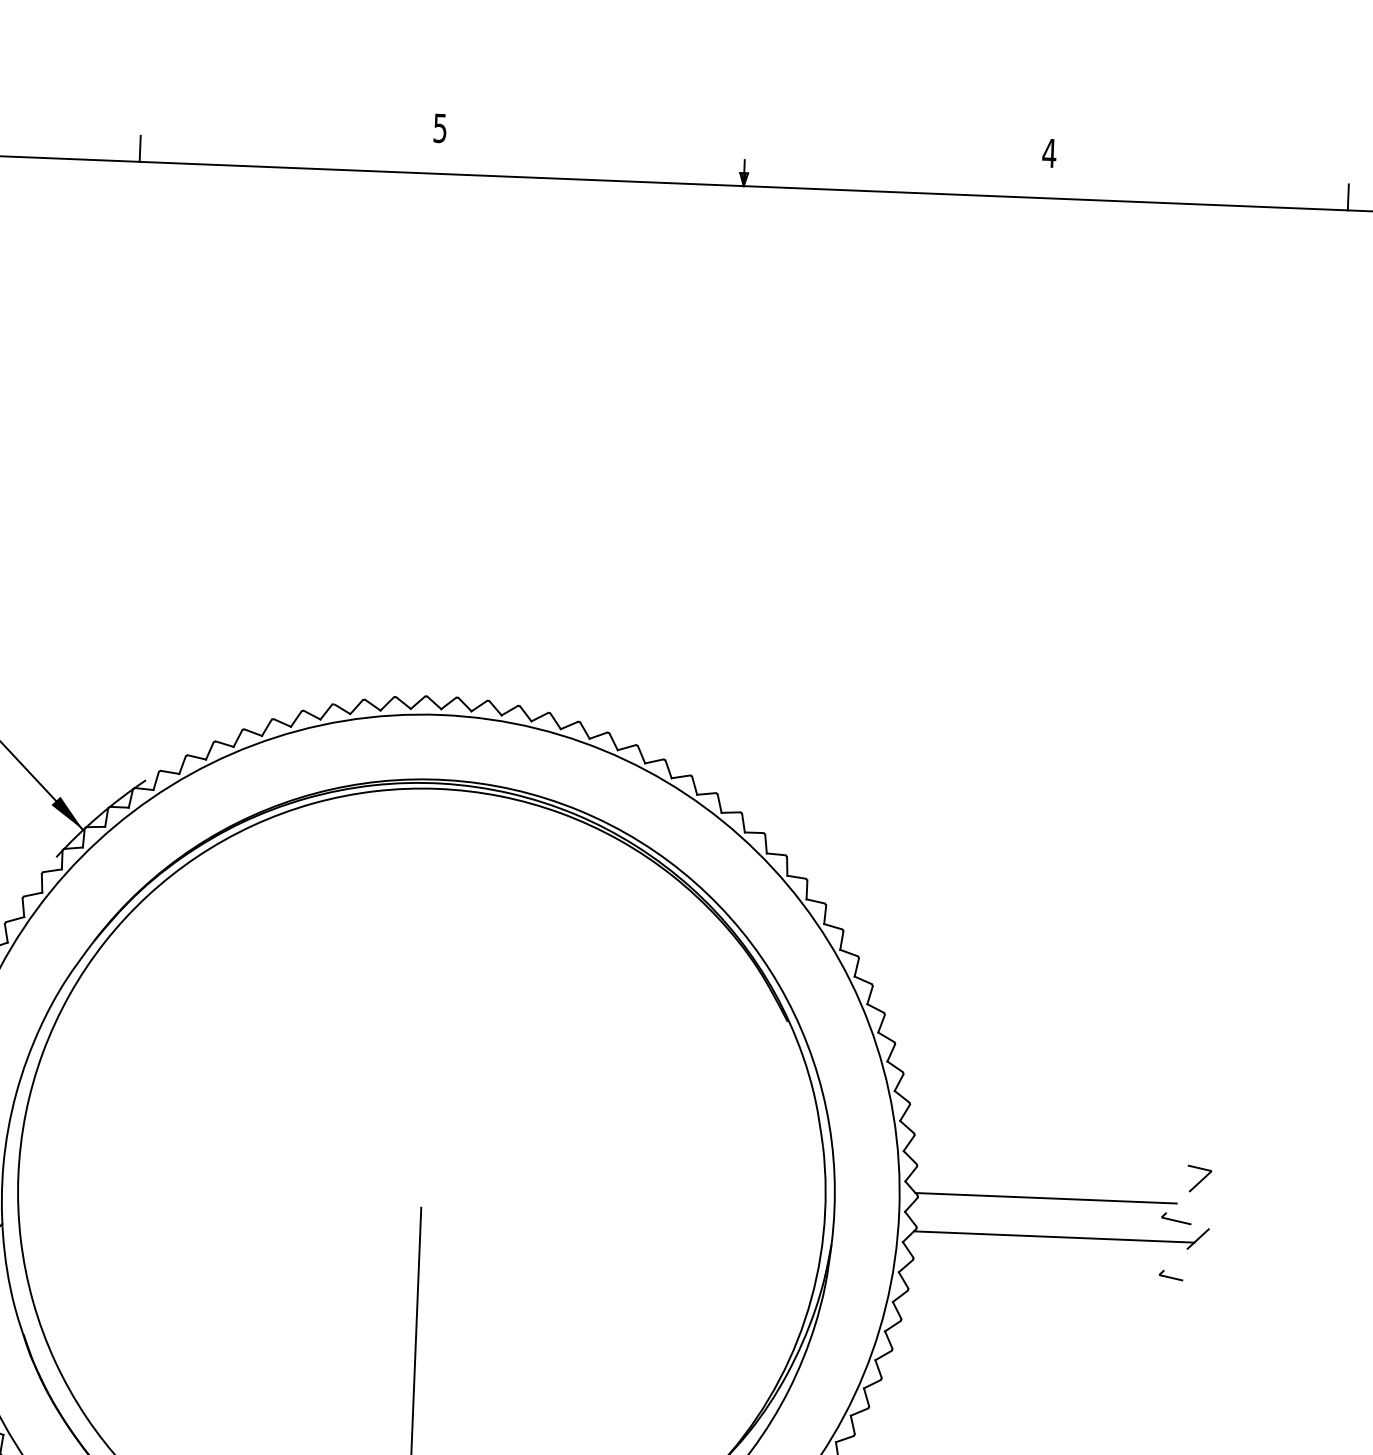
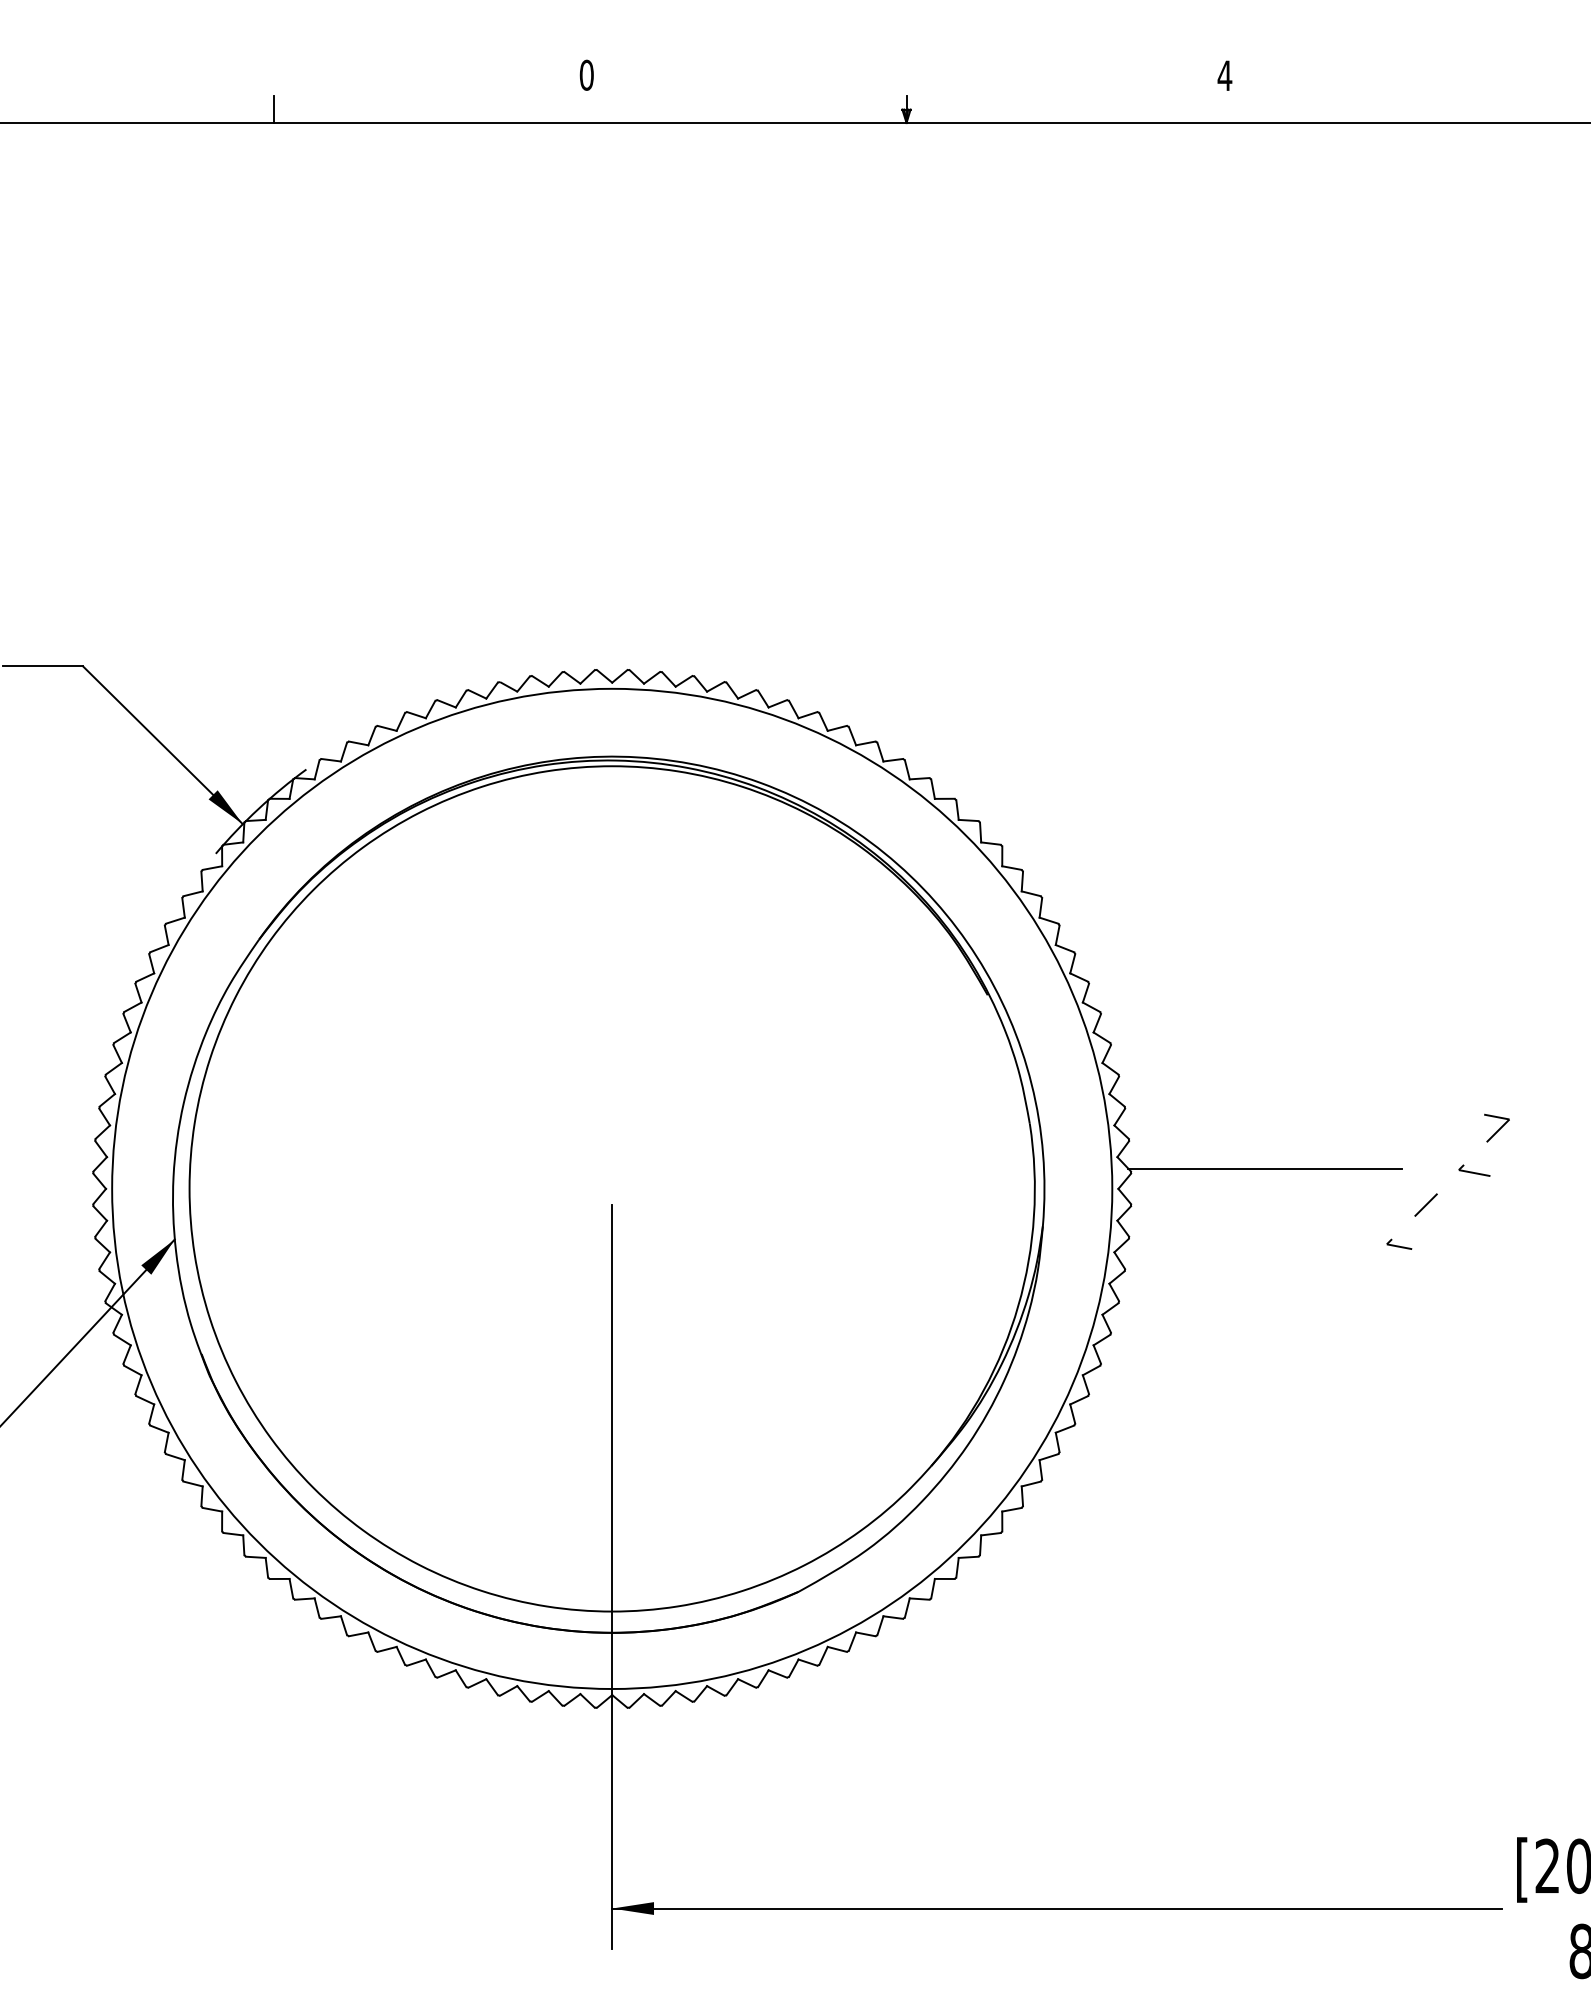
text: (440, 127) -> (586, 74), 5 -> 0
line: (1348, 197) -> (1539, 109), removed
part: (1186, 1194) -> (1483, 1144), moved
line: (1054, 1237) -> (1275, 1209), removed

